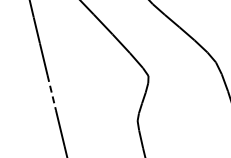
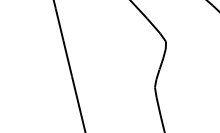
line: (51, 93) -> (67, 59), dashed -> solid

